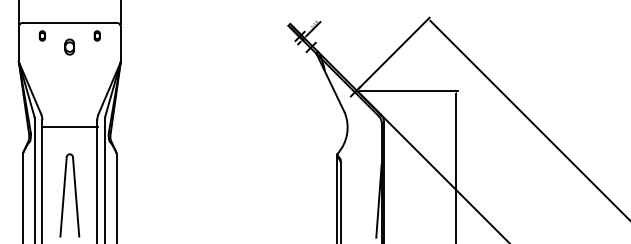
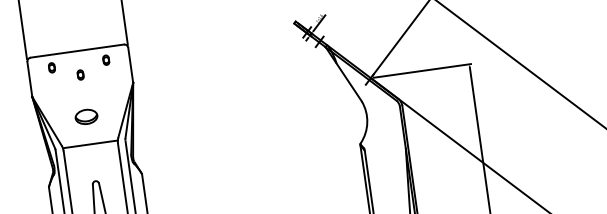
part: (69, 46) -> (80, 74), size x0.62
part: (69, 89) -> (86, 117), added
line: (69, 127) -> (90, 144), moved

